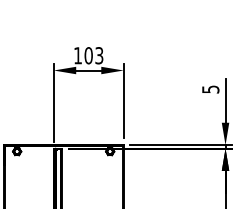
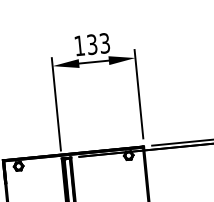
text: (88, 55) -> (92, 44), 103 -> 133

